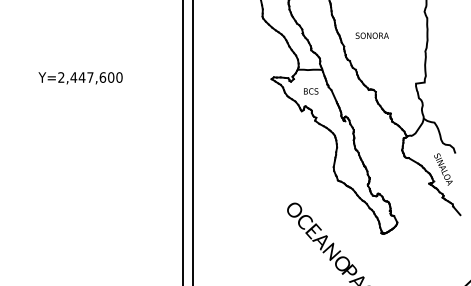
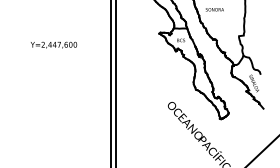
text: (81, 76) -> (54, 44), moved

